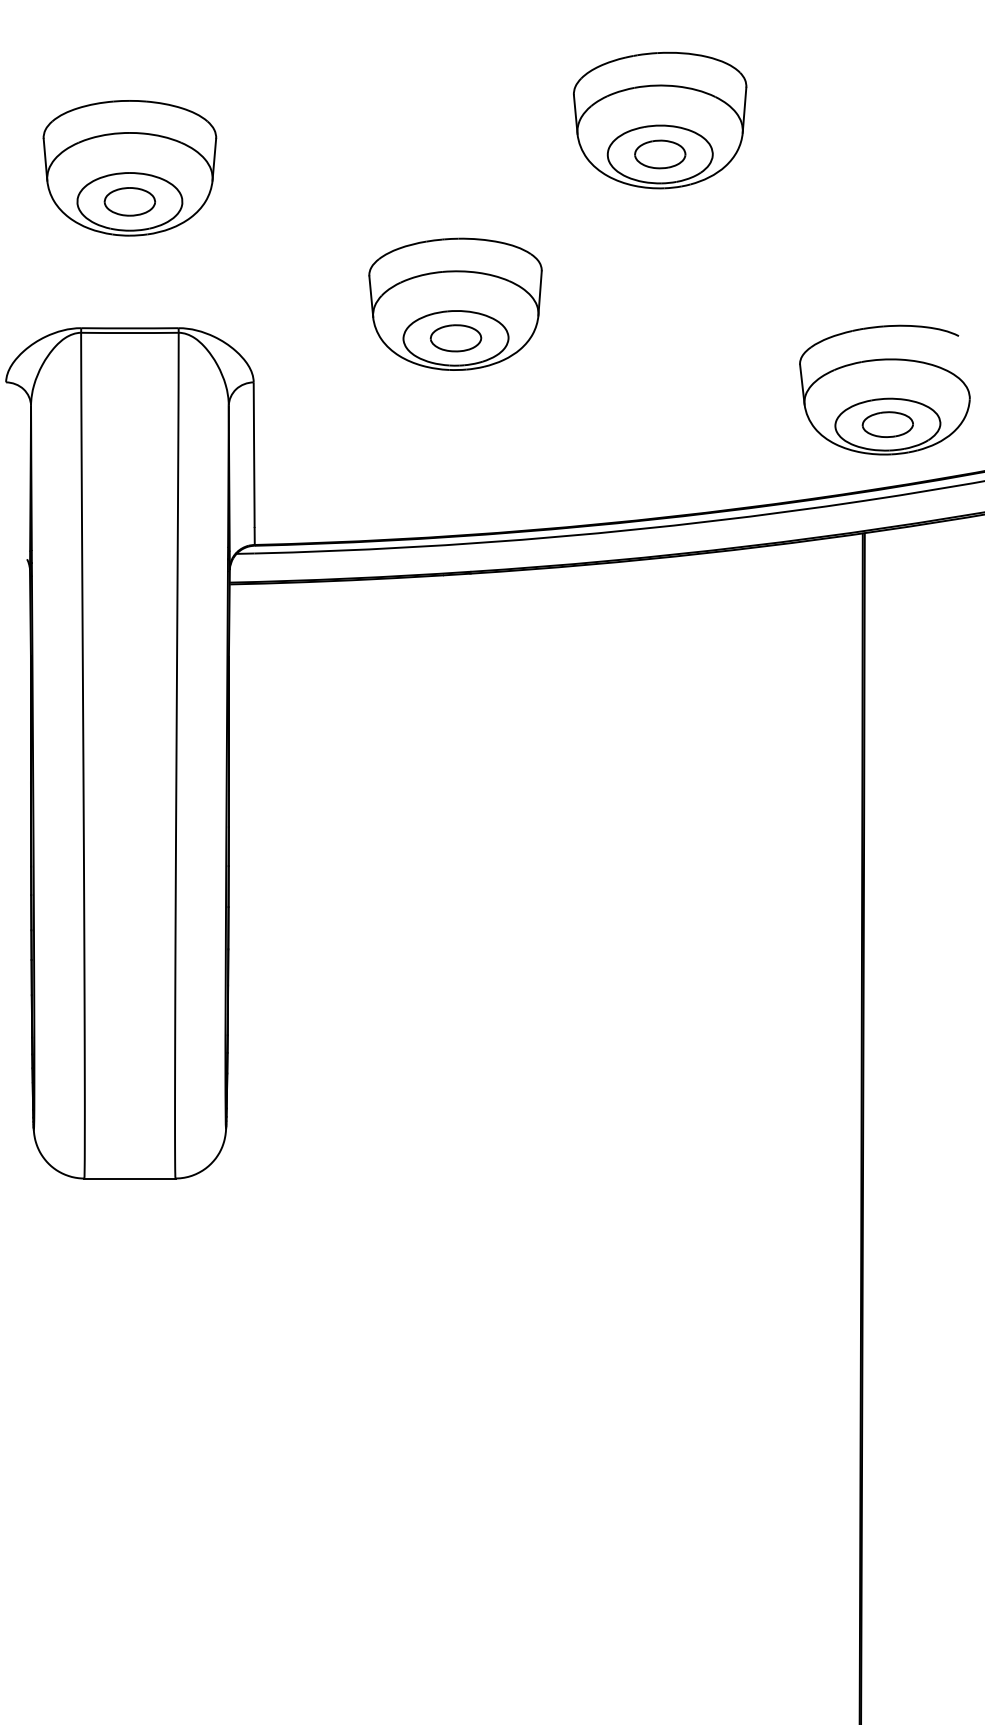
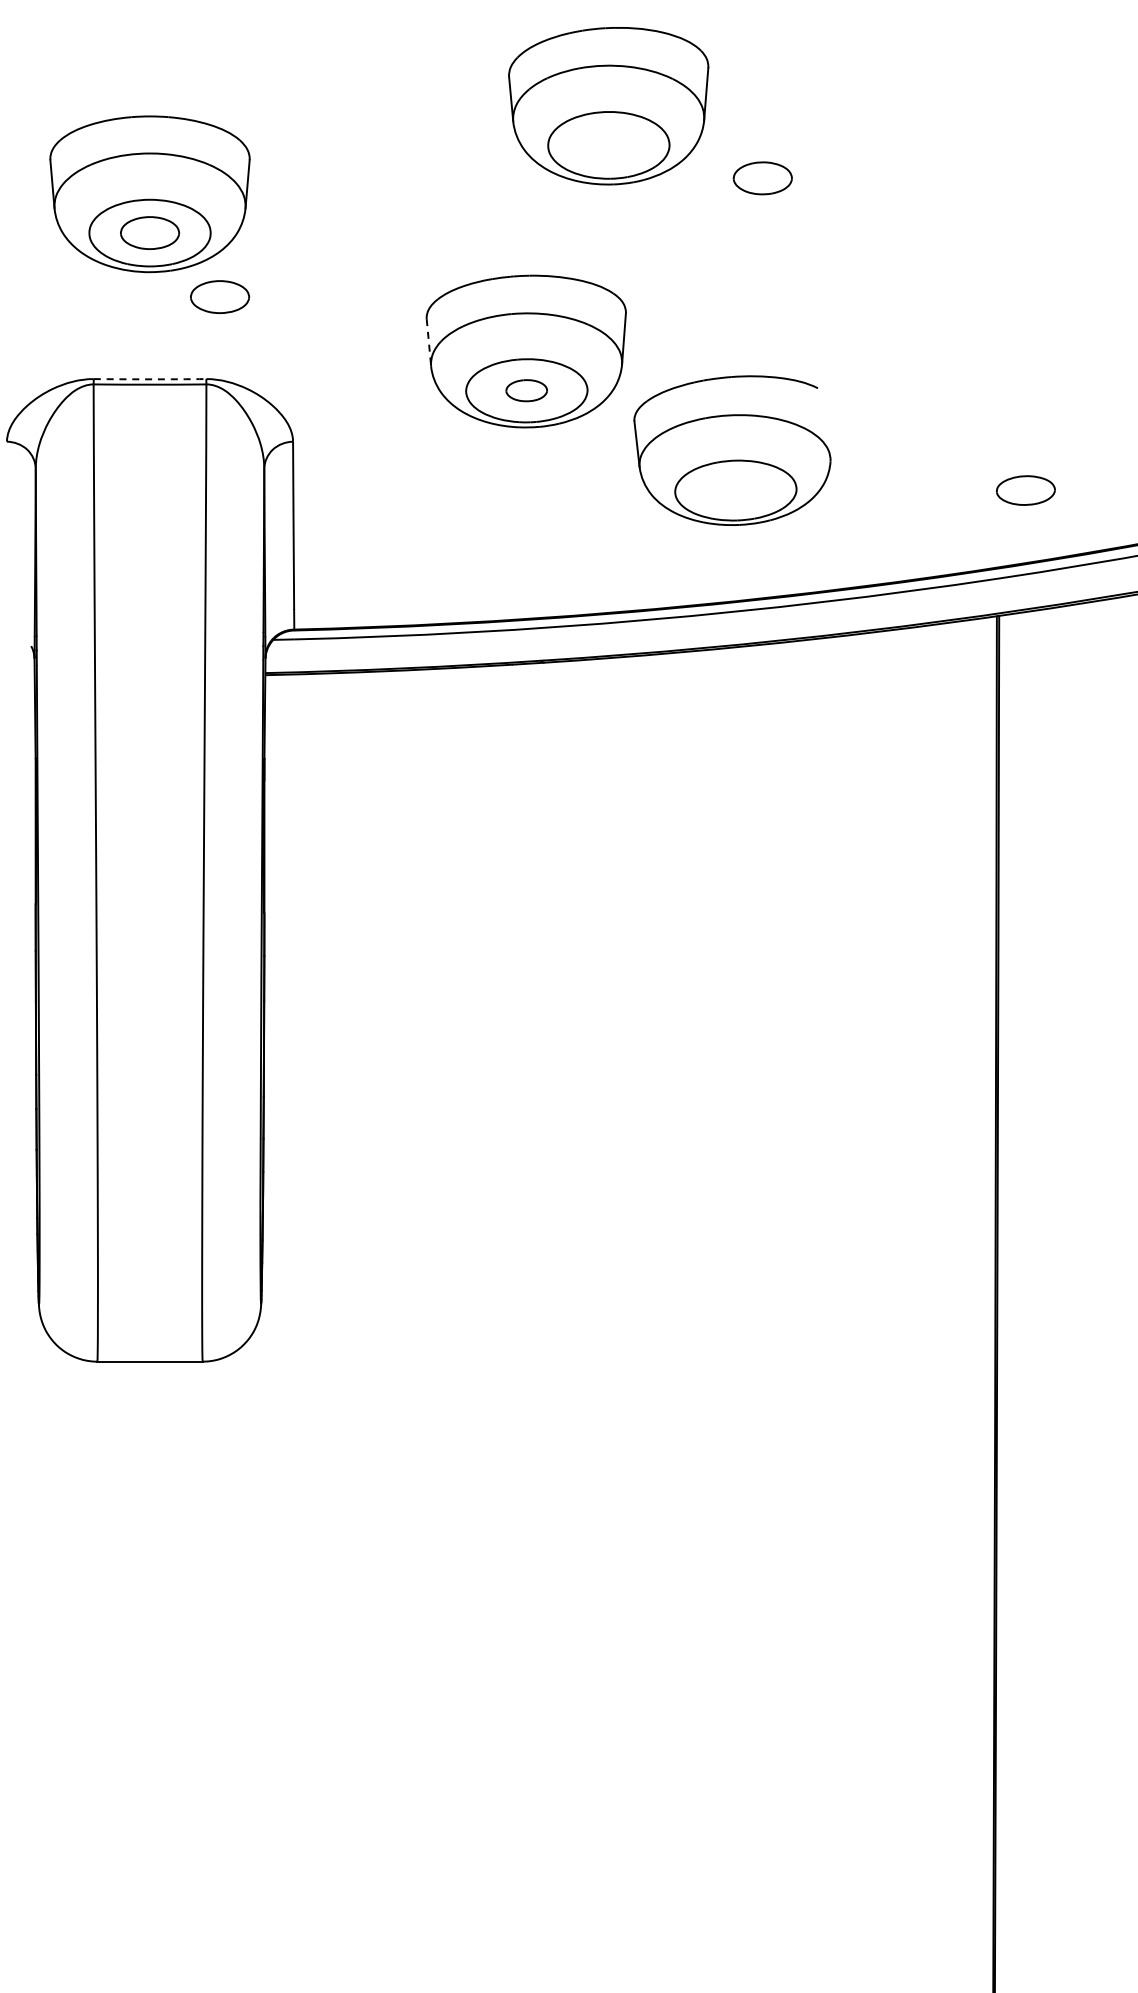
part: (659, 120) -> (608, 106), moved
part: (190, 256) -> (220, 296), added
line: (370, 296) -> (428, 342), solid -> dashed
arc: (130, 328) -> (150, 379), solid -> dashed
part: (455, 338) -> (526, 390), size x0.7
part: (884, 389) -> (732, 450), moved

